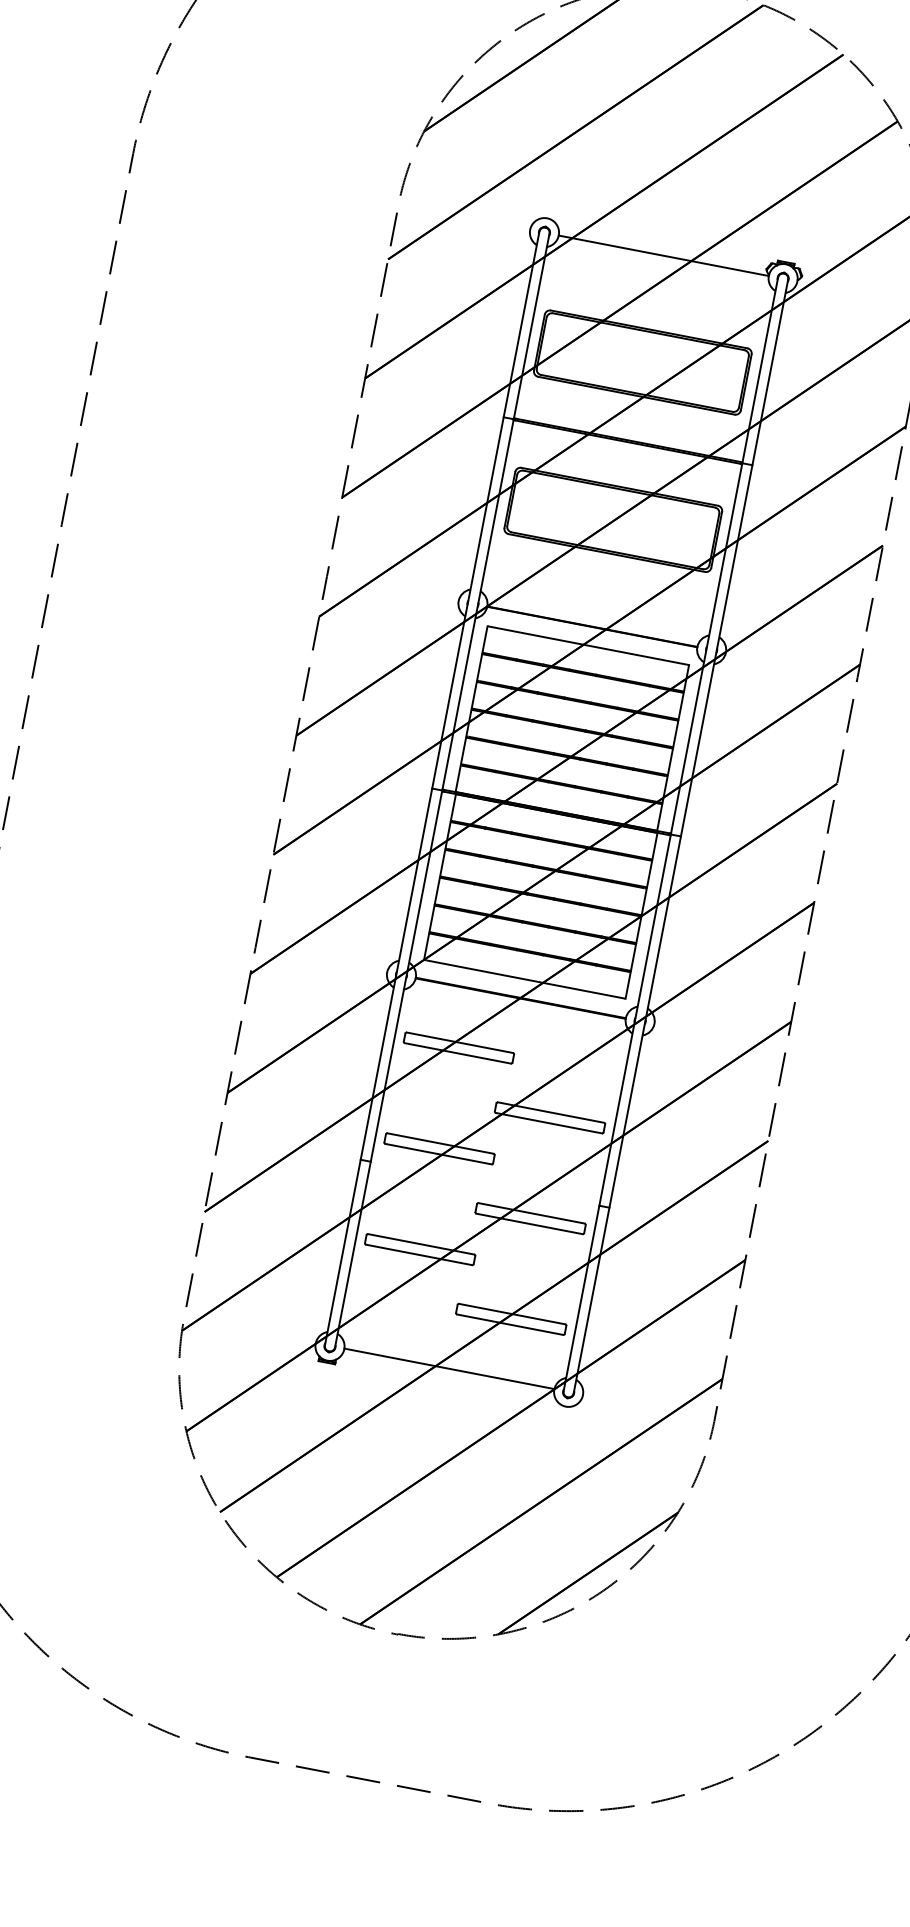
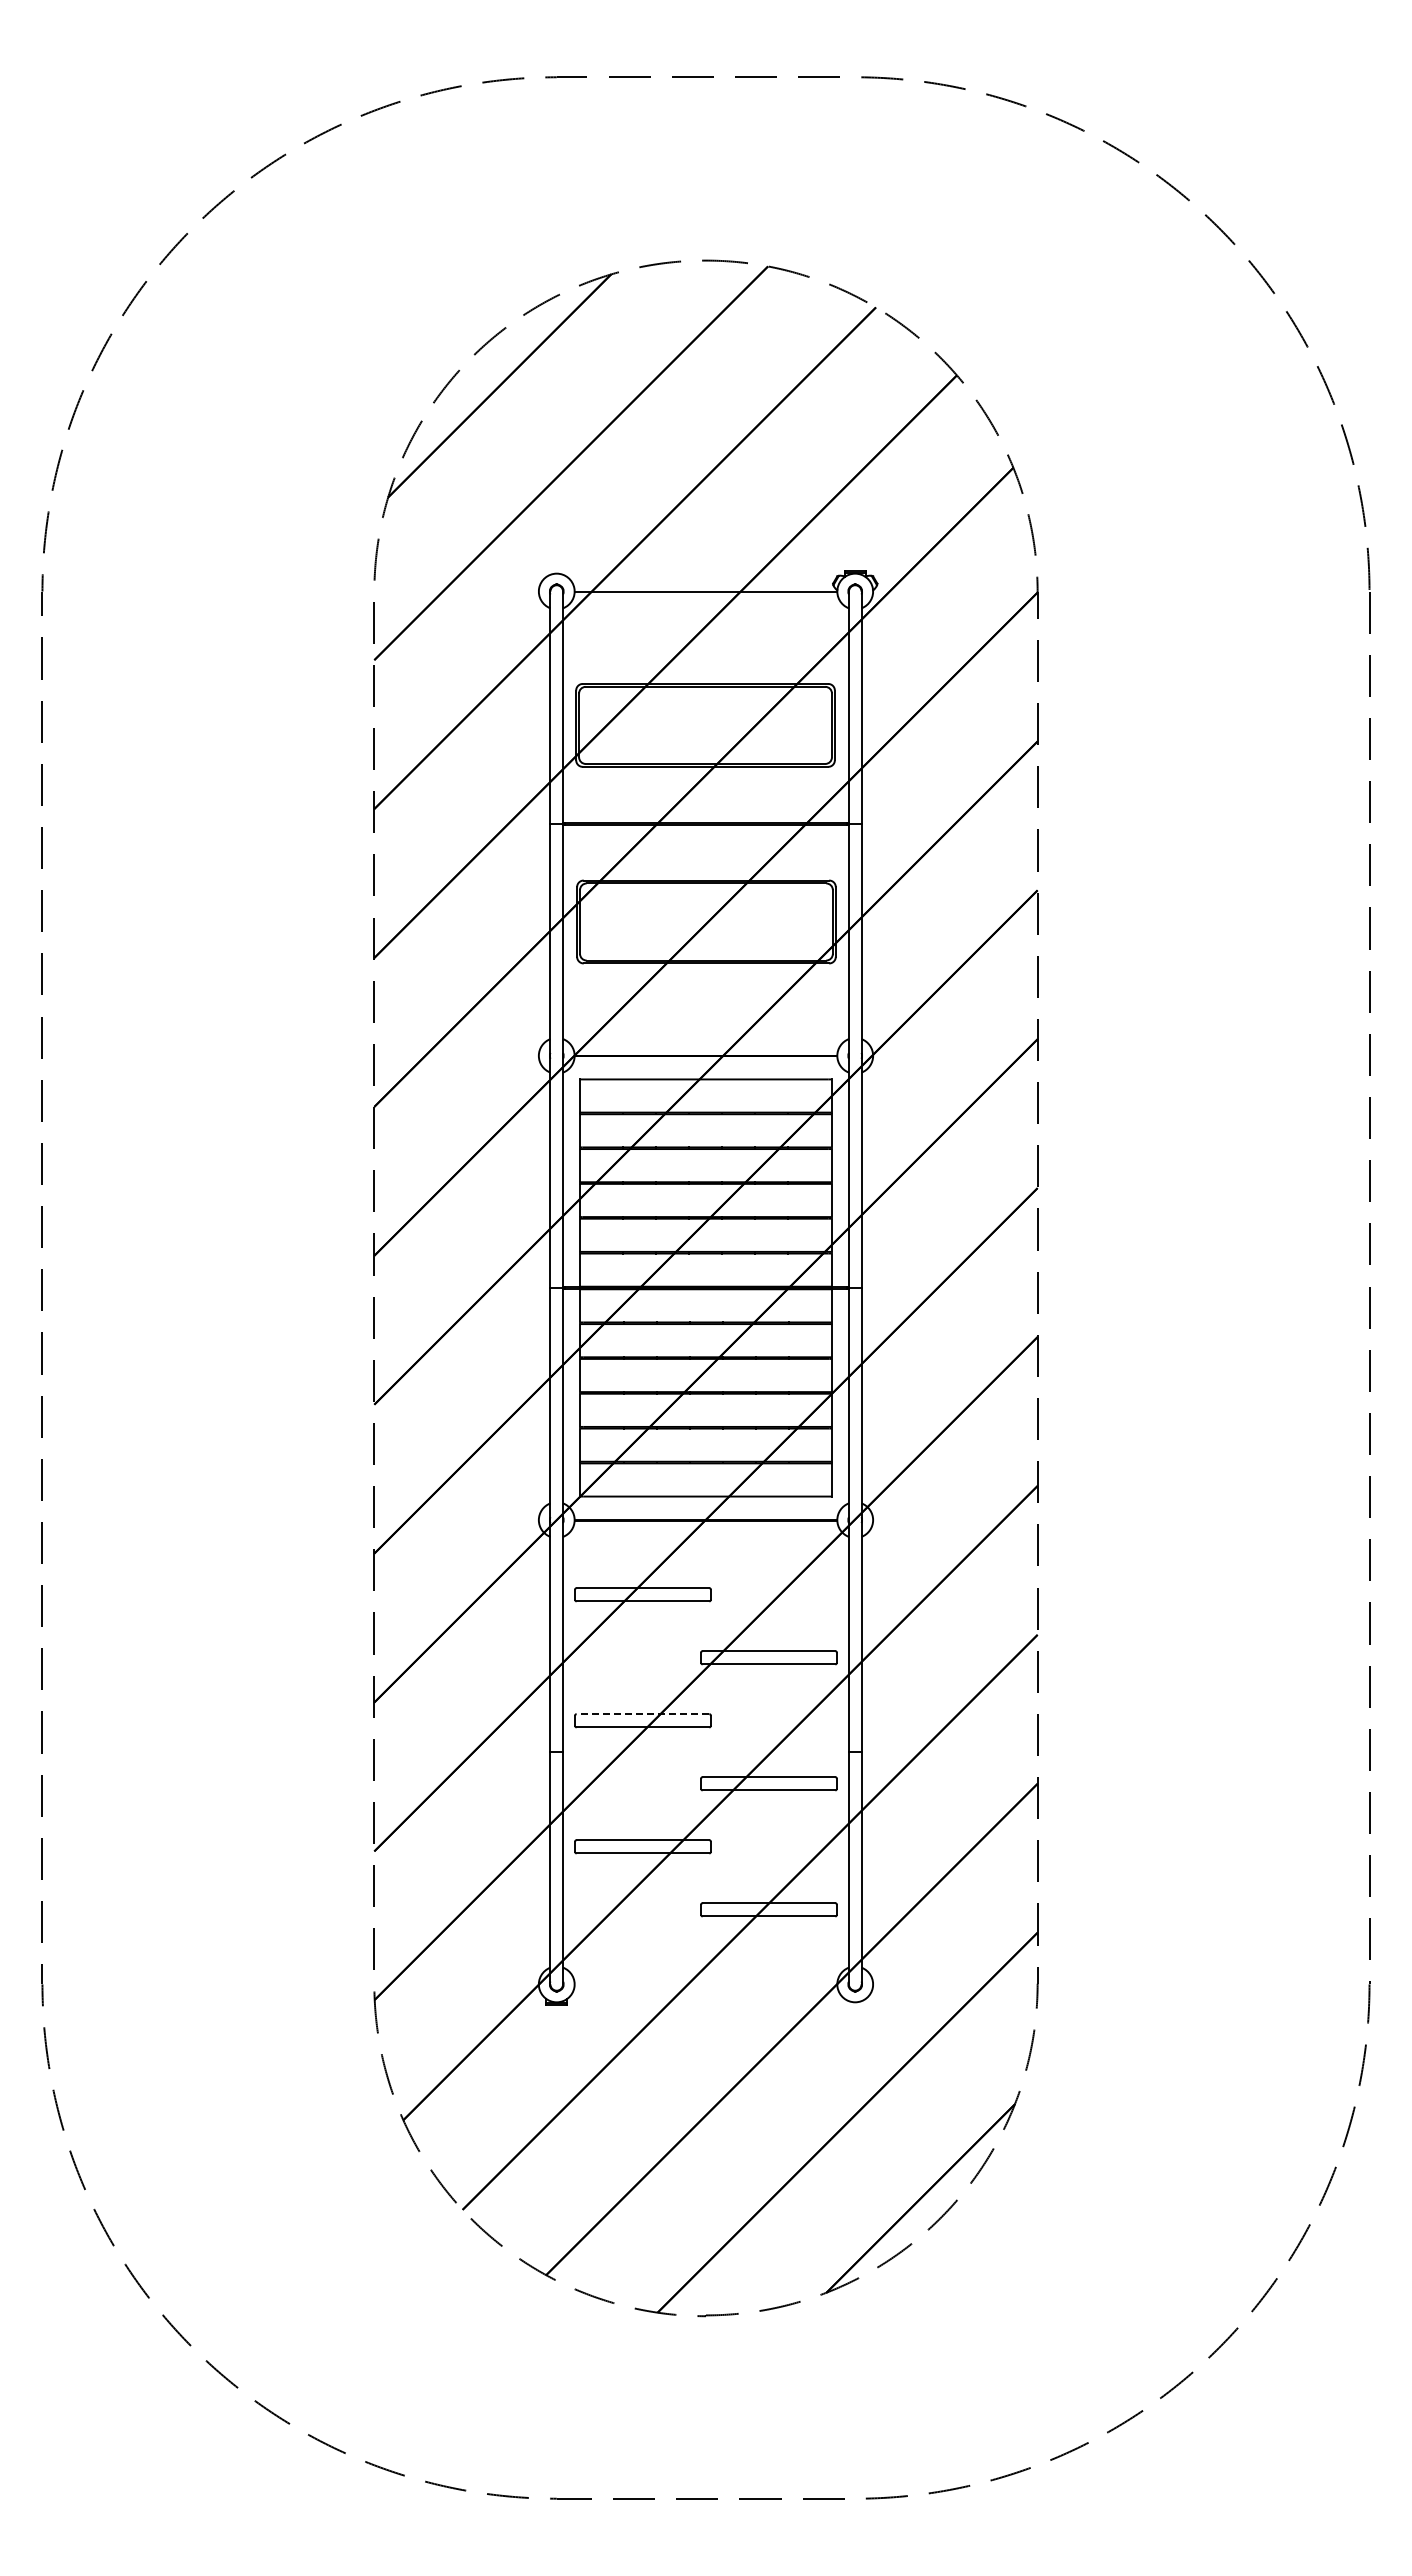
line: (440, 1143) -> (642, 1714), solid -> dashed
line: (449, 1368) -> (705, 1983), removed

